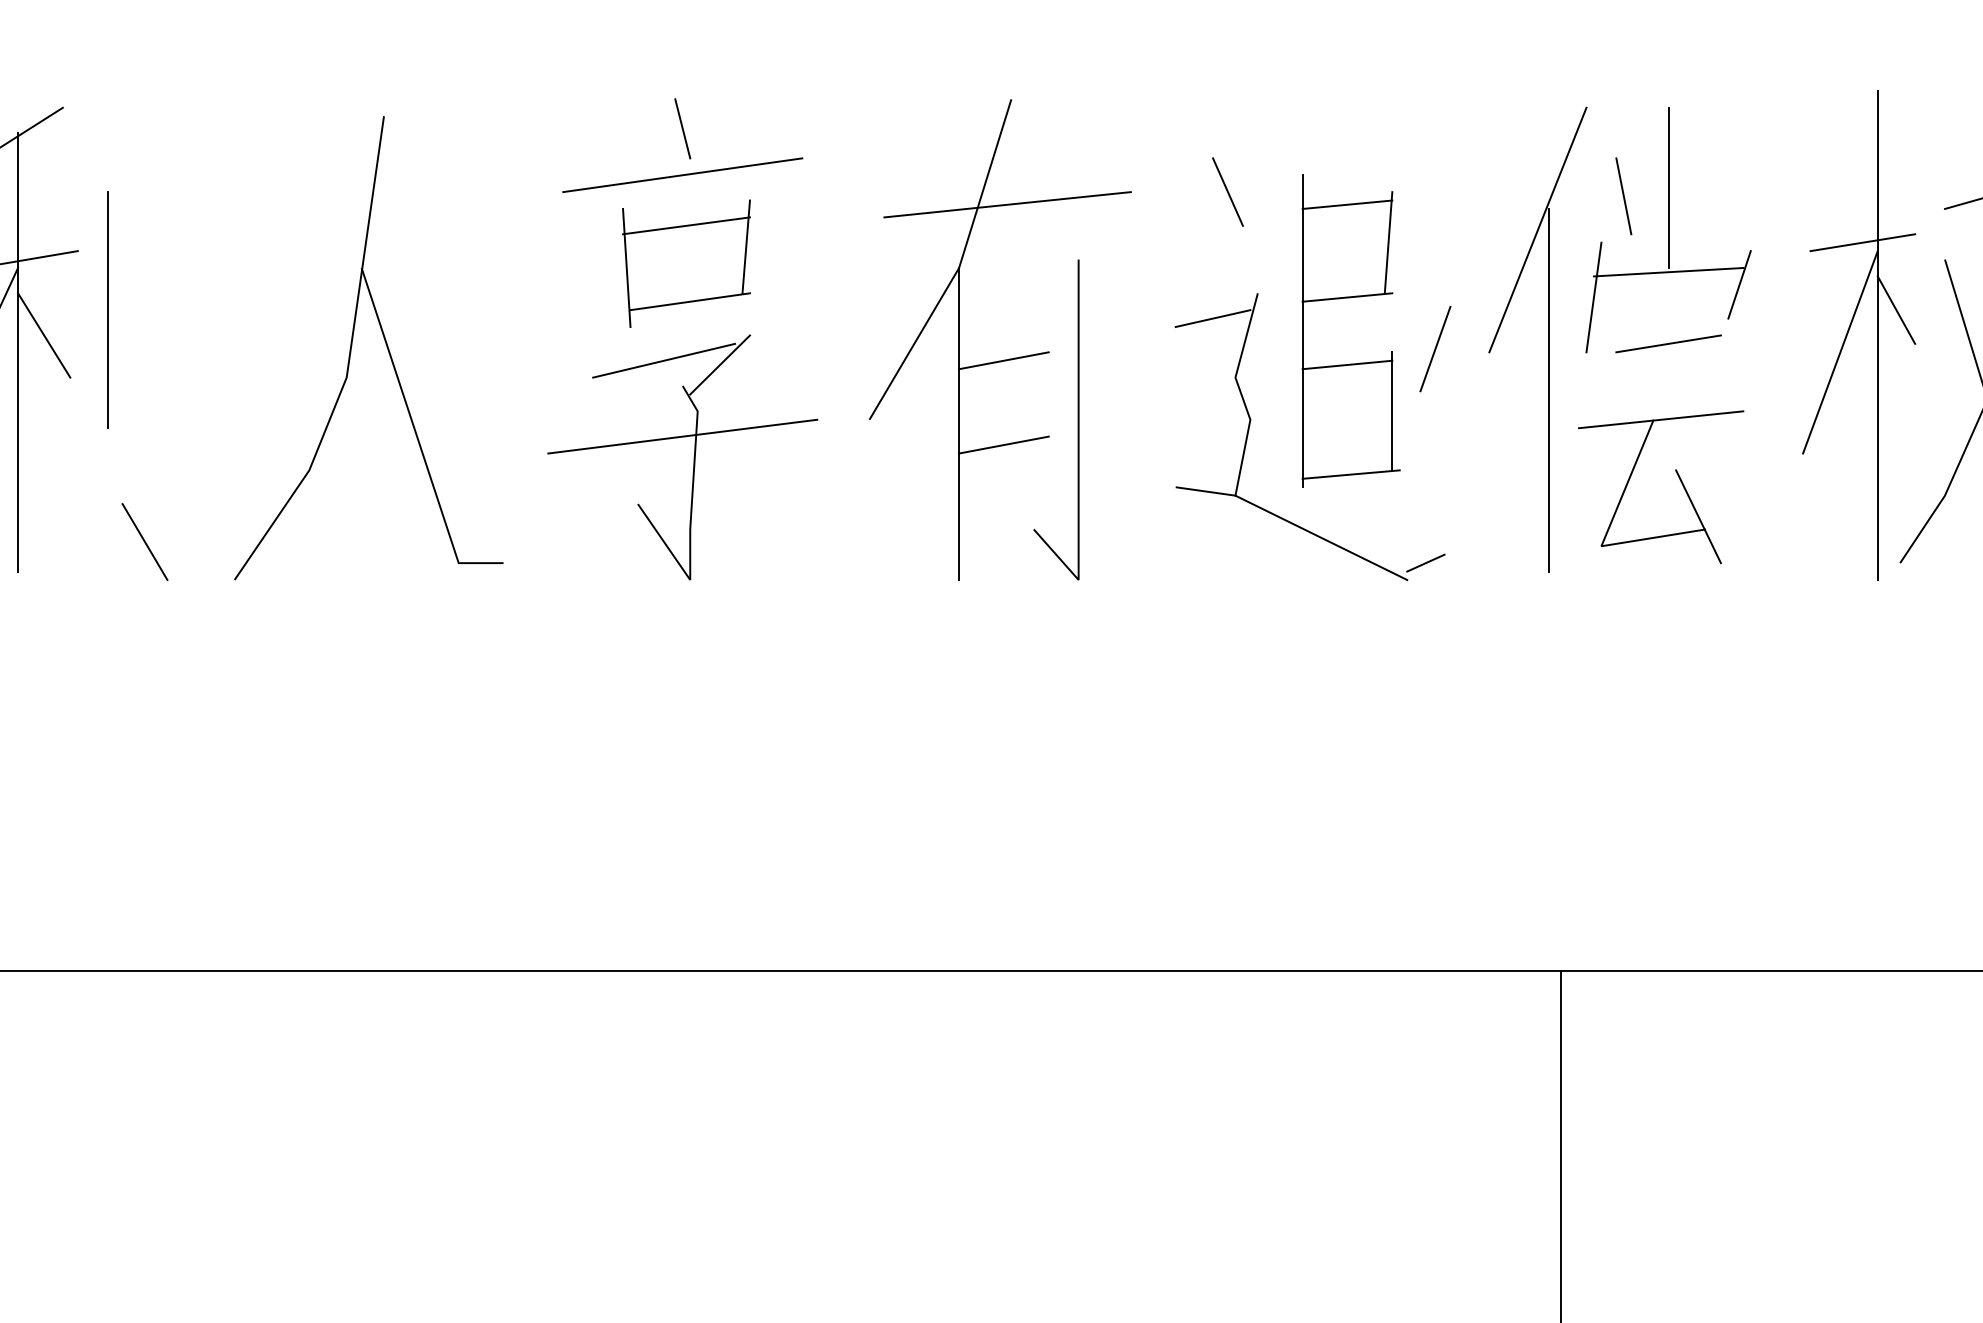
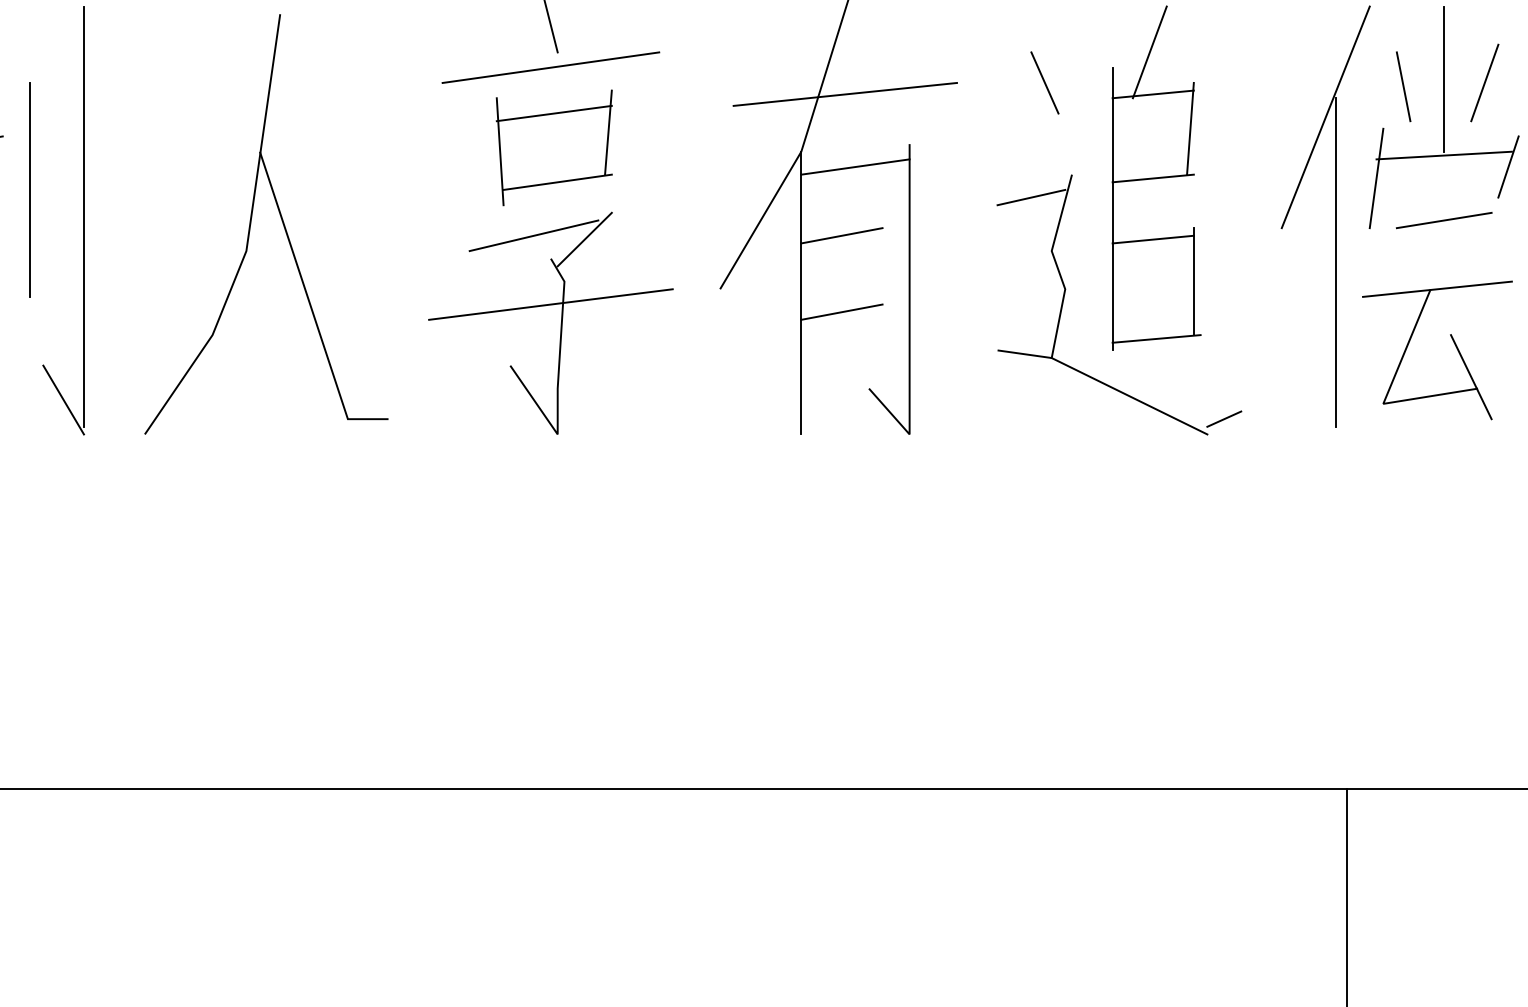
line: (1343, 157) -> (1149, 51), added
line: (1018, 284) -> (855, 166), added
line: (167, 339) -> (84, 216), added
line: (1435, 349) -> (1484, 83), moved

